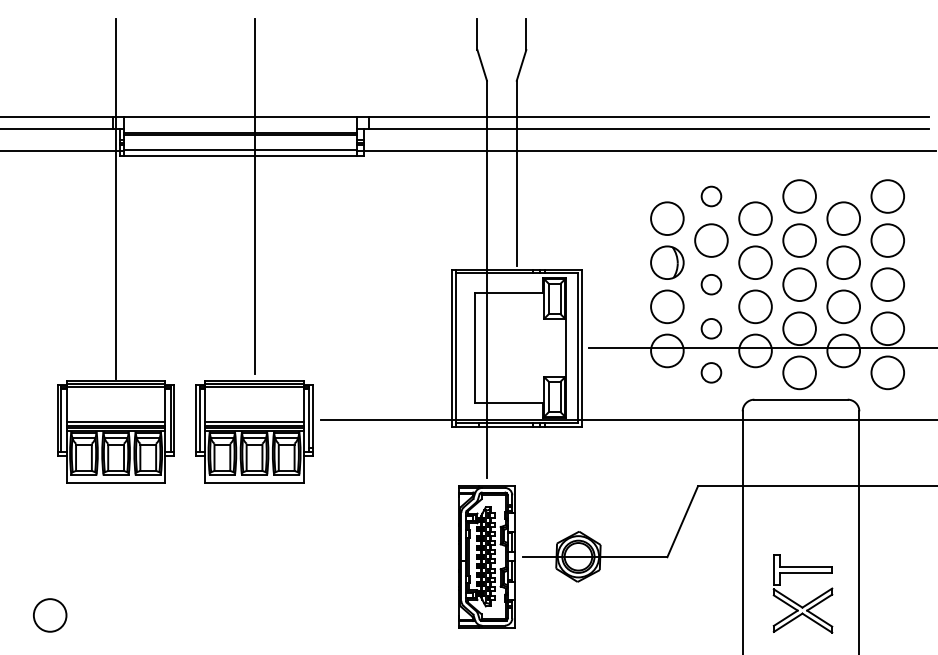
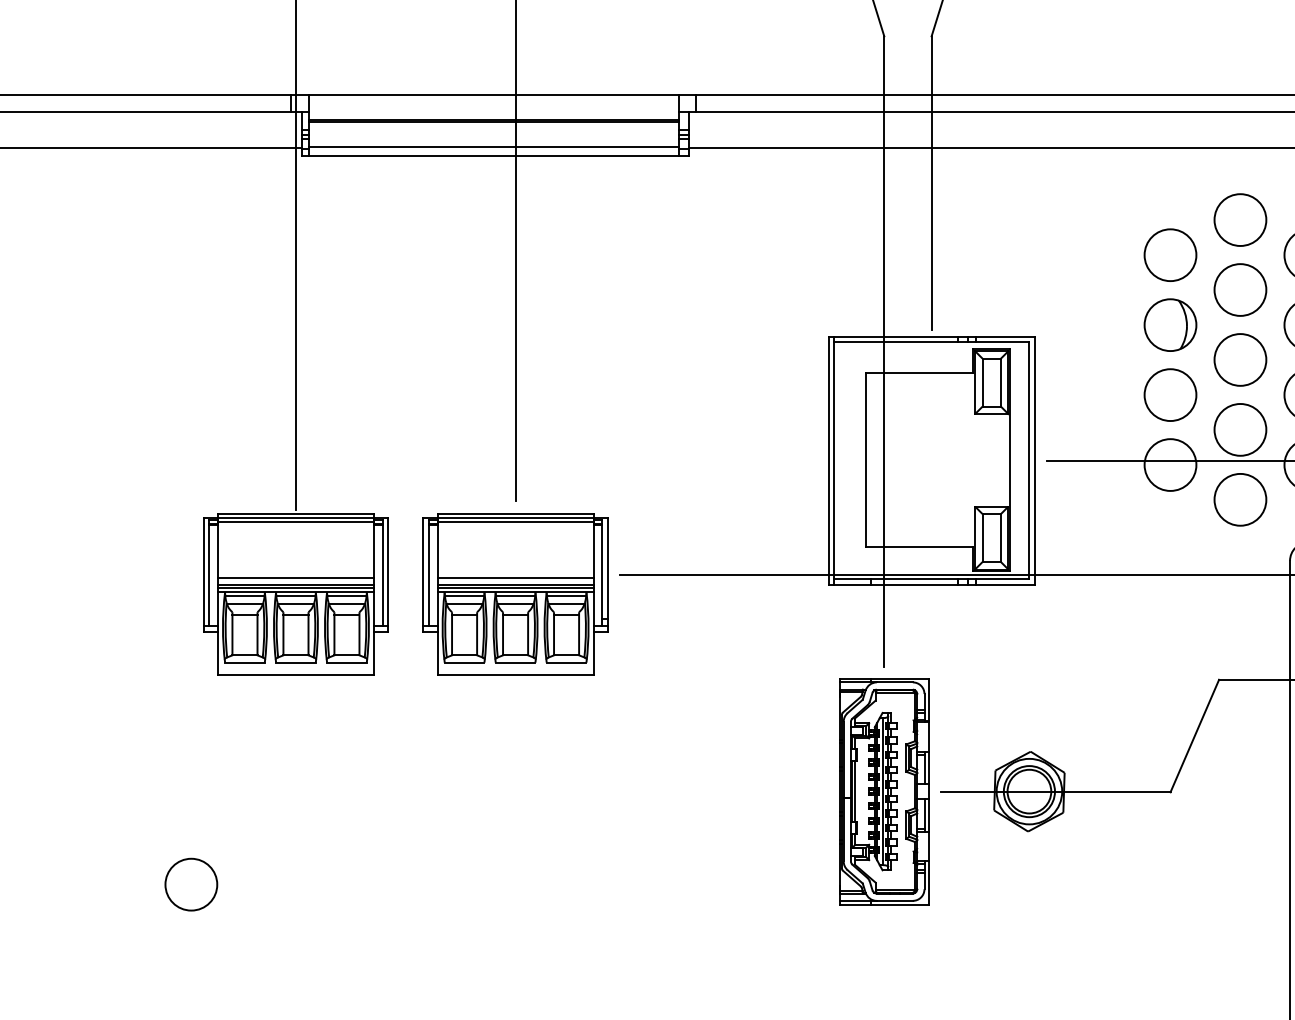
circle: (711, 196) -> (1240, 220), size x1.67
circle: (711, 284) -> (1240, 359), size x1.67
circle: (711, 328) -> (1240, 429), size x1.67
circle: (711, 372) -> (1240, 499), size x1.67

